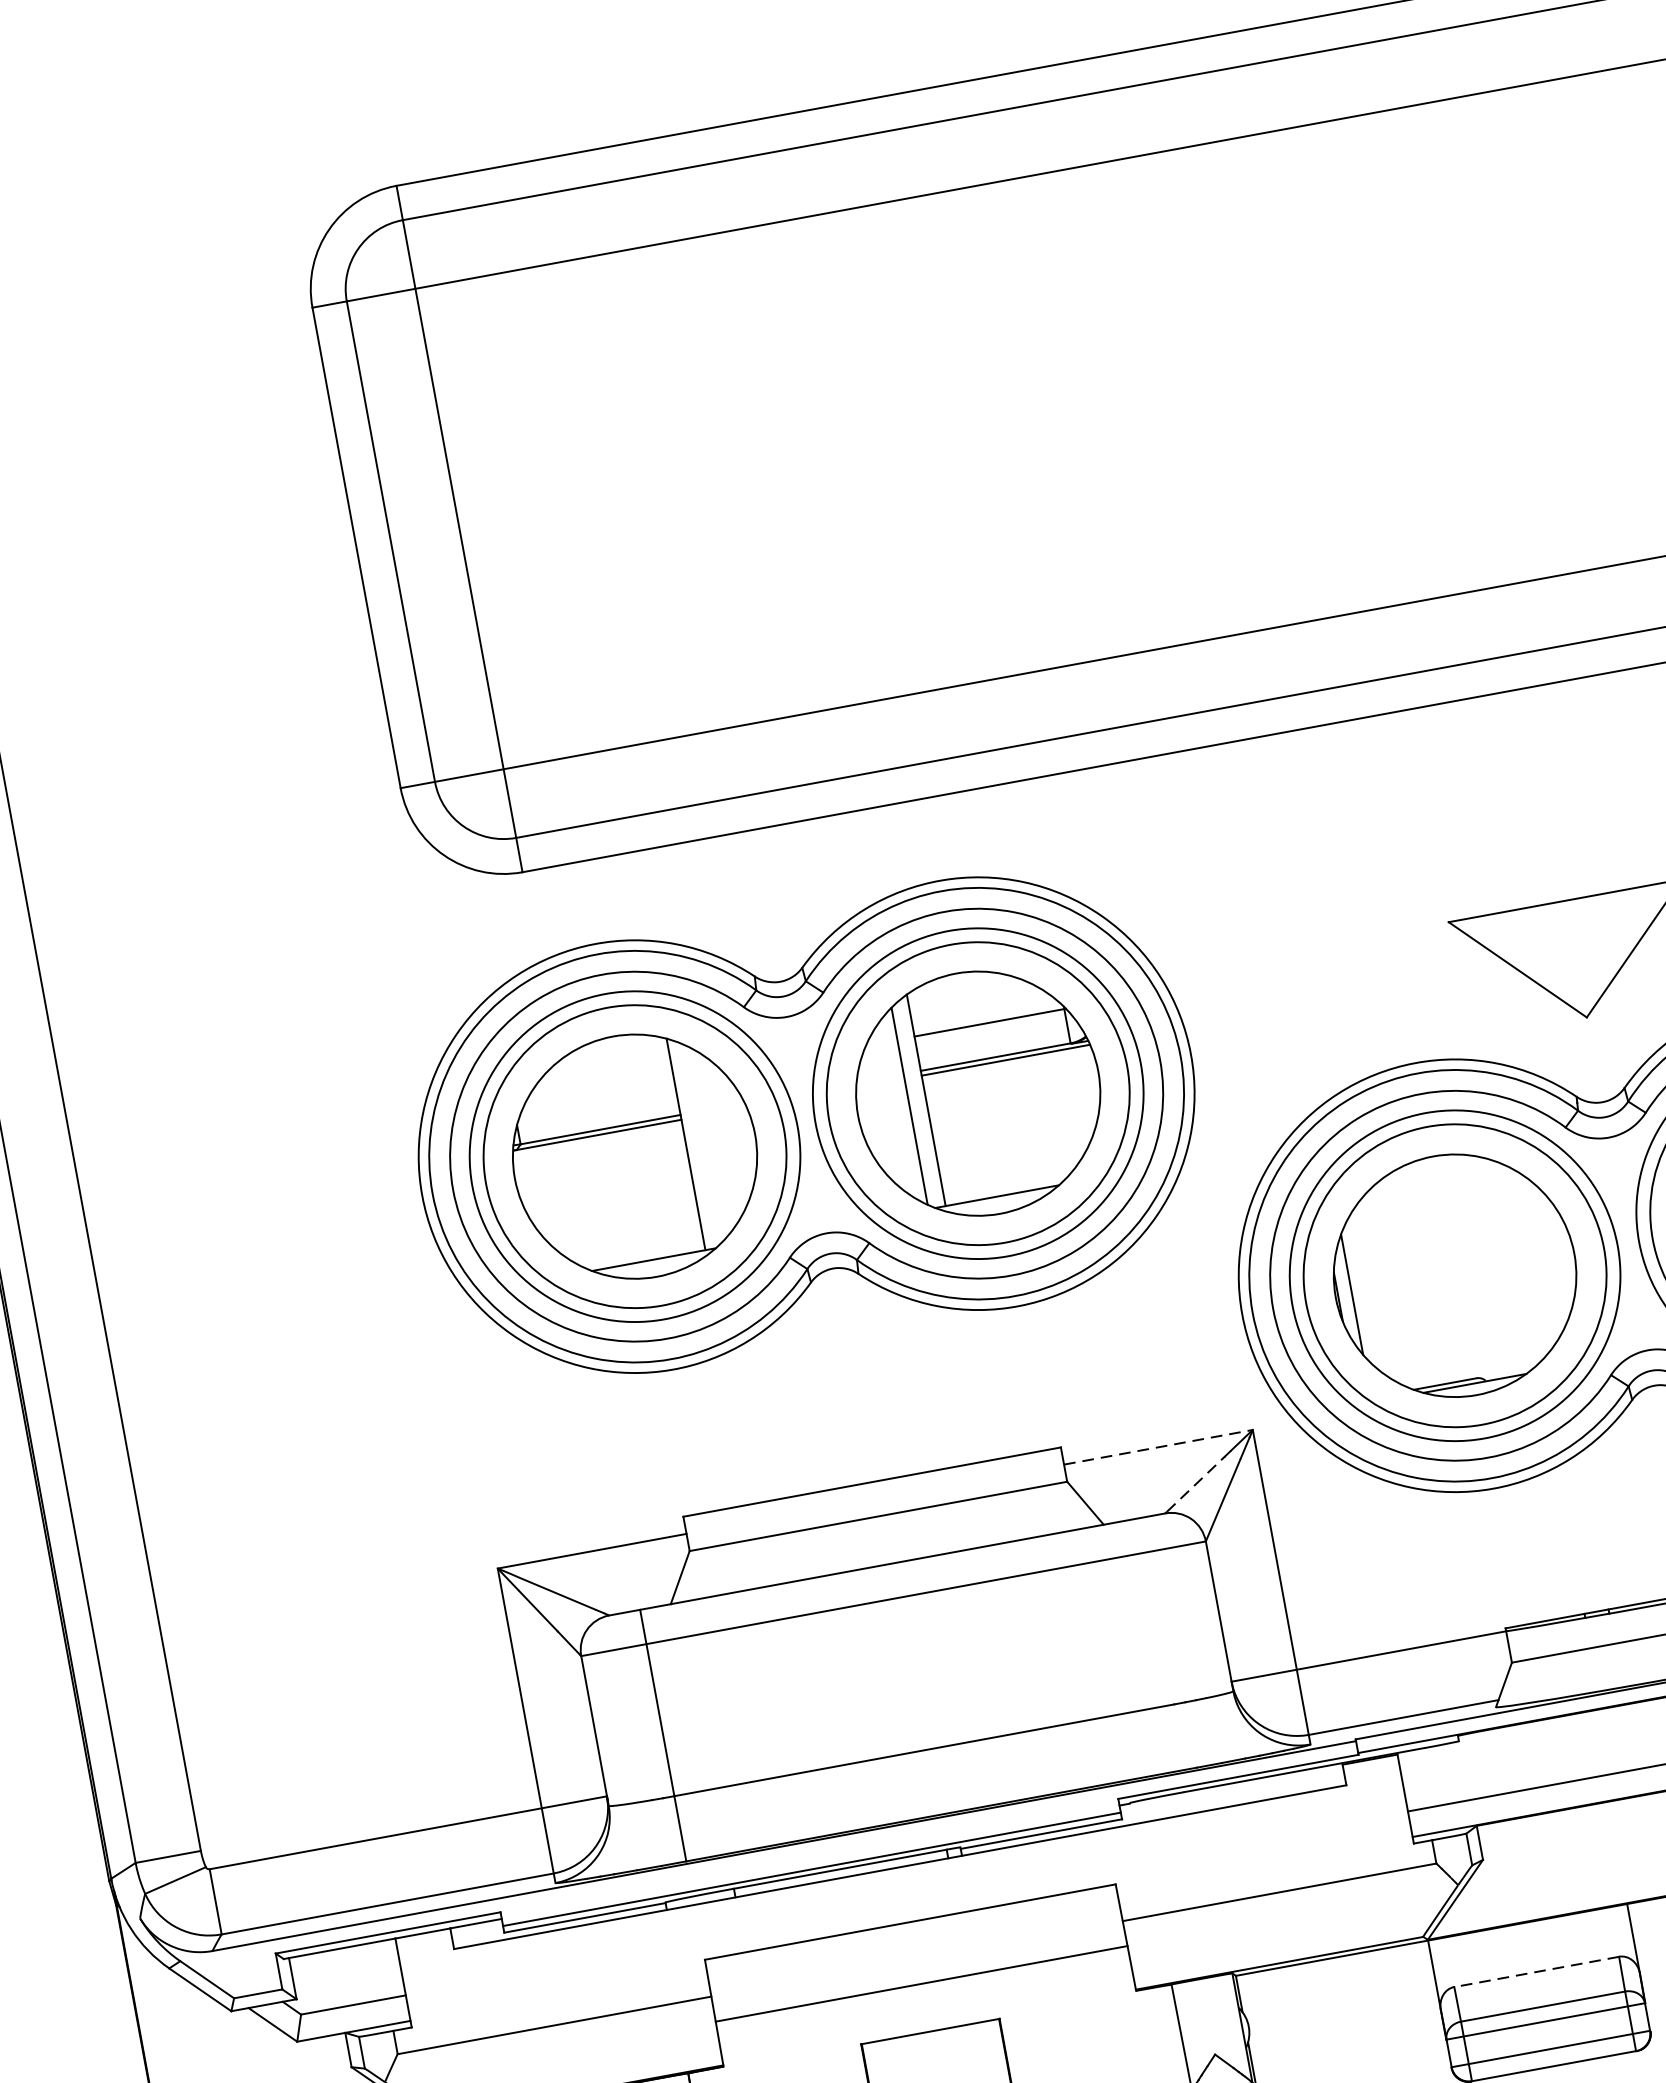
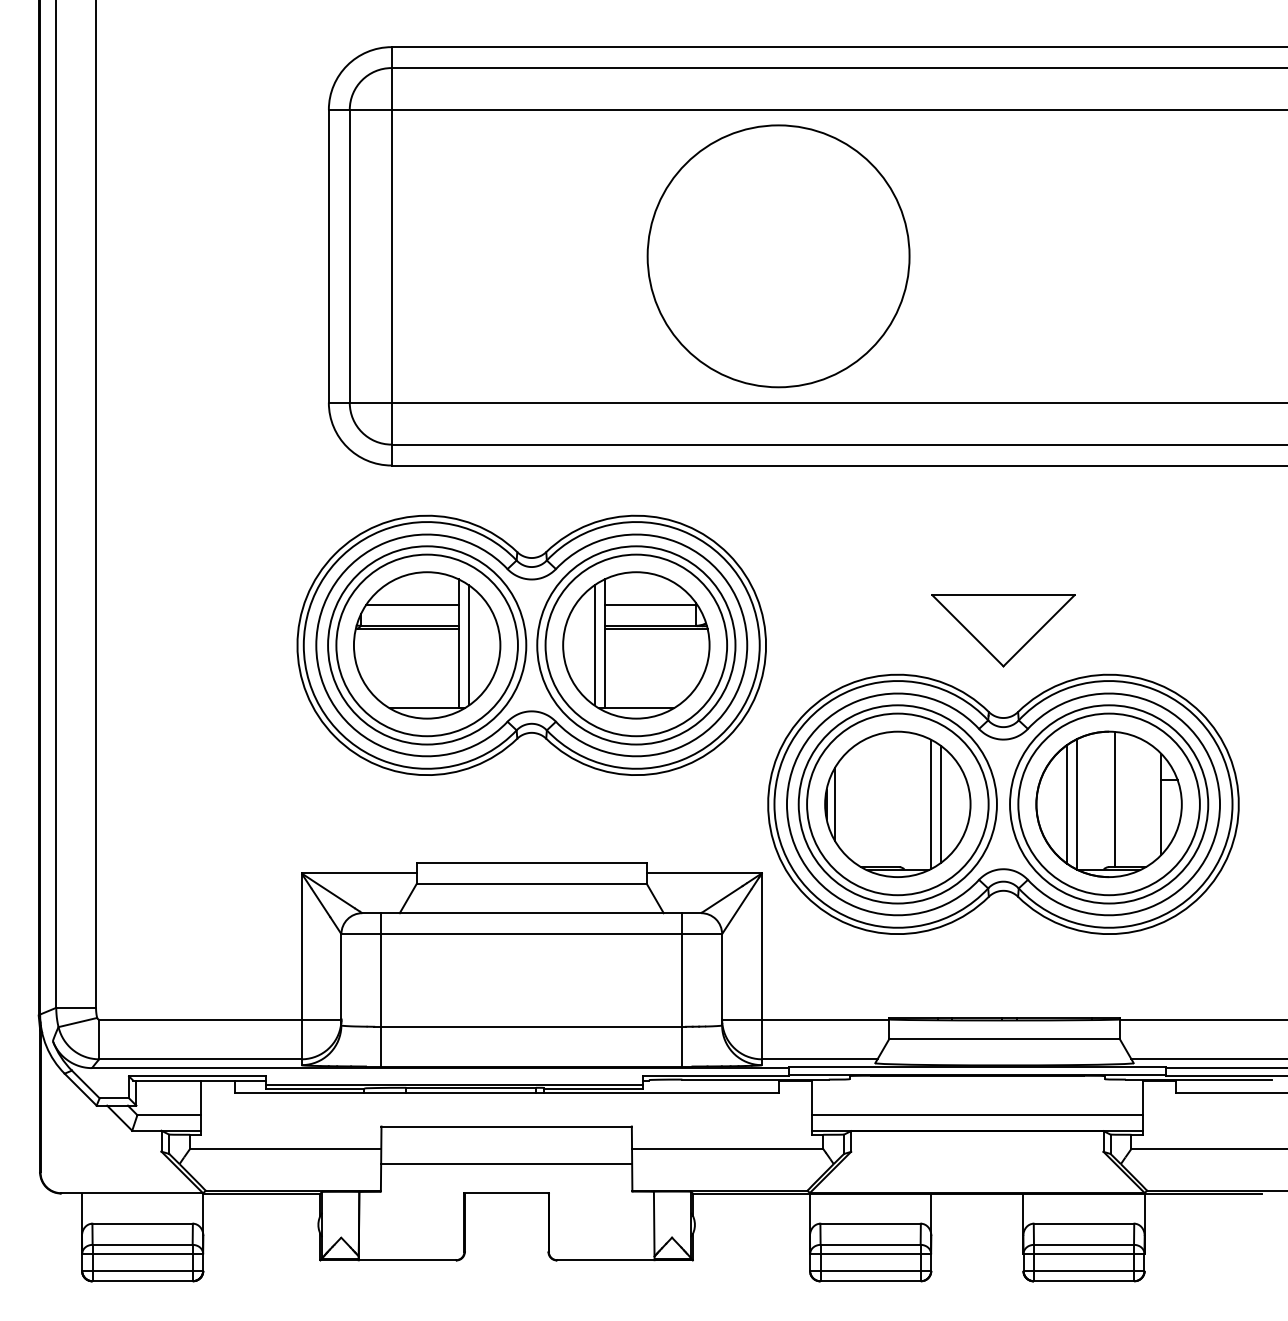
circle: (1094, 412) -> (778, 256), added
line: (598, 1093) -> (412, 604), added
line: (704, 1144) -> (469, 645), added
line: (1526, 1262) -> (941, 804), added
line: (1508, 1266) -> (930, 804), added
line: (1158, 1447) -> (704, 873), dashed -> solid
line: (1195, 1482) -> (722, 898), dashed -> solid
line: (1157, 1644) -> (682, 989), added
line: (1536, 1971) -> (870, 1223), dashed -> solid

